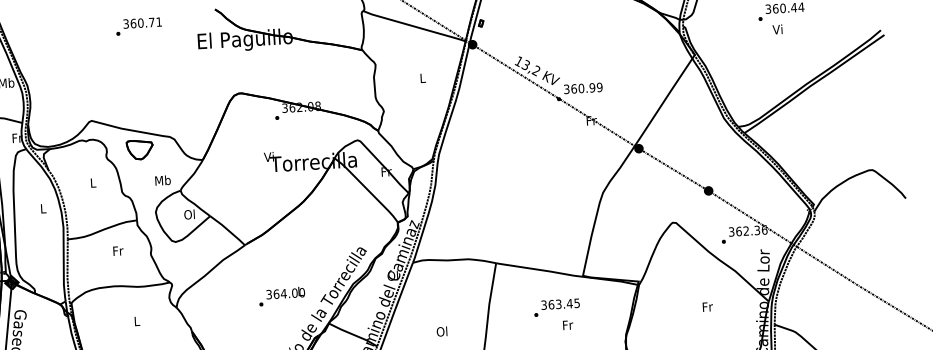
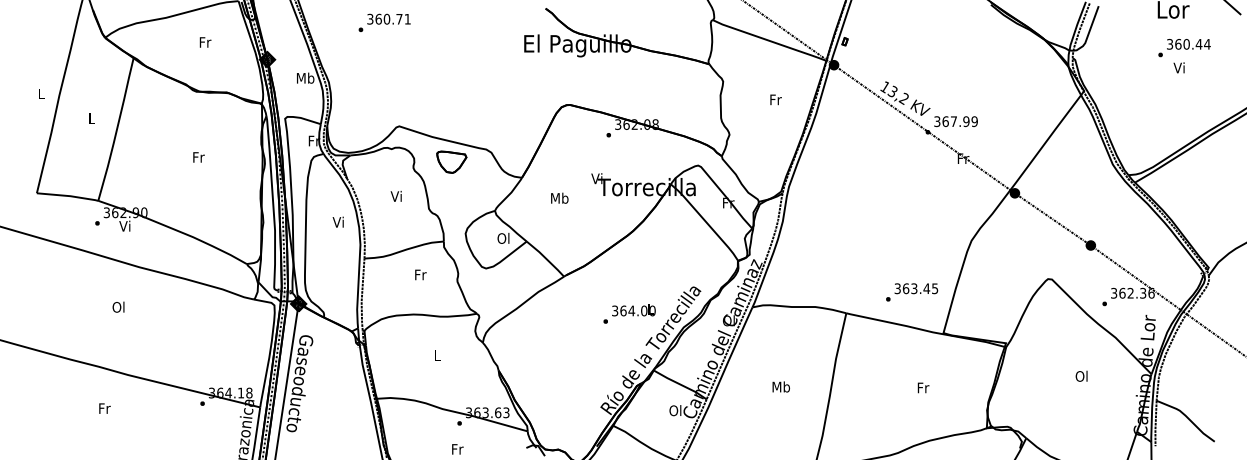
text: (138, 26) -> (384, 22), moved
text: (422, 78) -> (775, 99), L -> Fr
text: (581, 88) -> (953, 121), 360.99 -> 367.99
text: (162, 179) -> (559, 197), moved
text: (91, 182) -> (395, 195), L -> Vi
text: (42, 208) -> (337, 221), L -> Vi
text: (281, 296) -> (629, 313), moved
text: (707, 306) -> (1081, 375), Fr -> Ol
text: (557, 307) -> (912, 292), moved
text: (442, 331) -> (781, 386), Ol -> Mb

